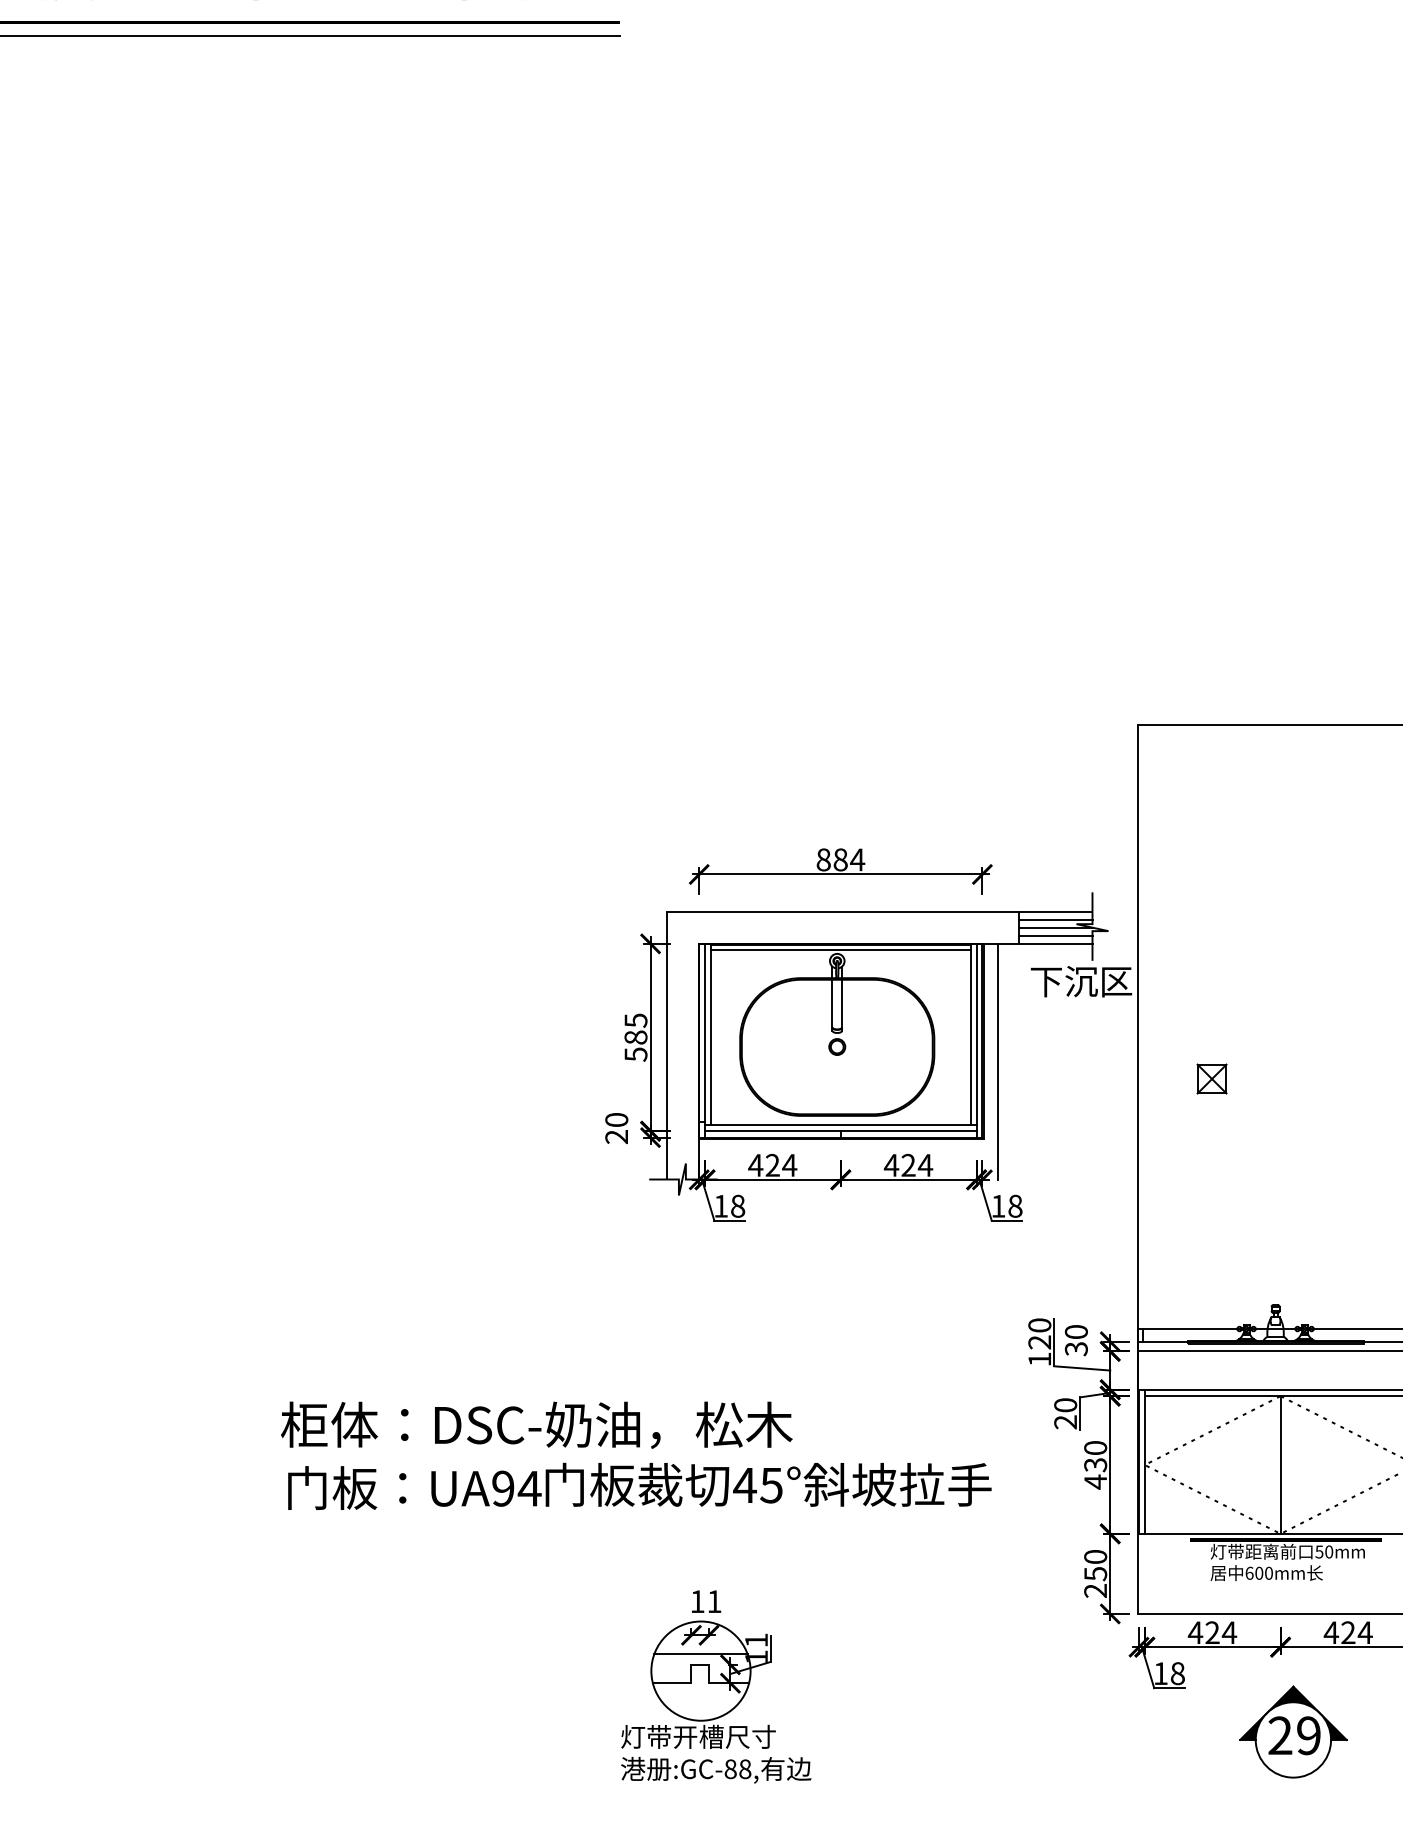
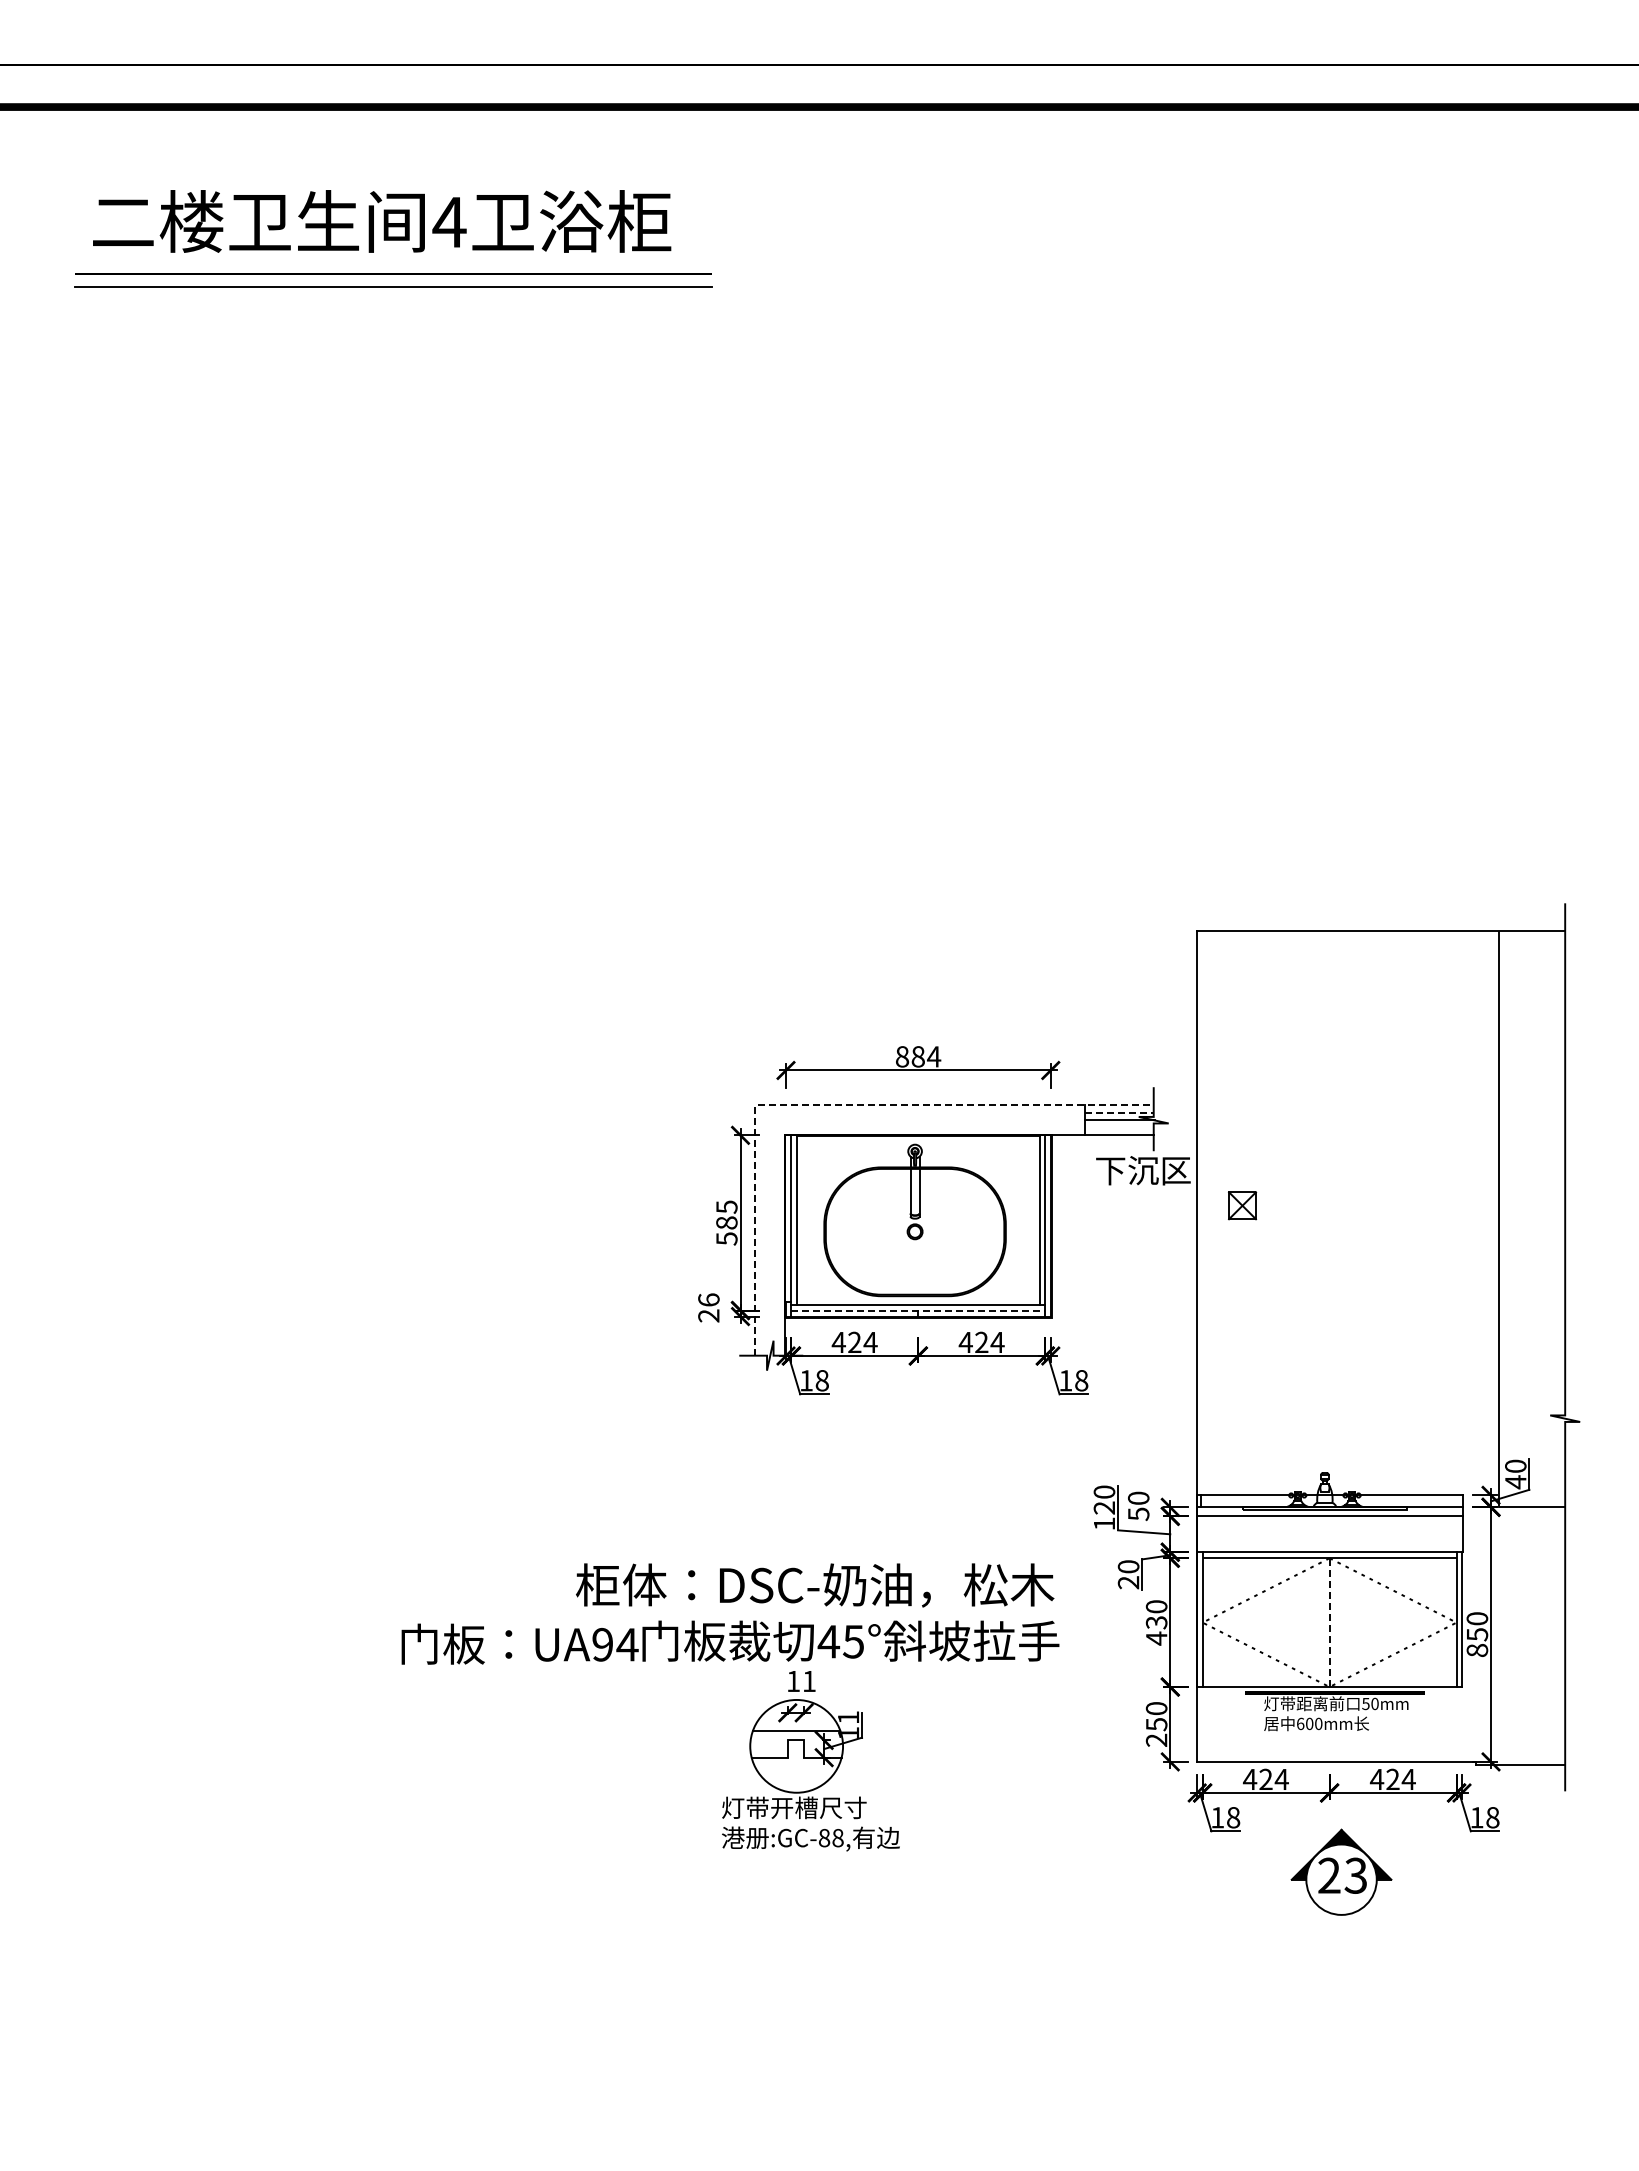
line: (745, 911) -> (829, 1105), solid -> dashed
line: (1055, 919) -> (1119, 1112), solid -> dashed
line: (1054, 935) -> (1118, 1127), removed
line: (839, 950) -> (917, 1141), removed
line: (998, 1061) -> (1065, 1245), removed
part: (1212, 1078) -> (1242, 1205), moved
text: (616, 1119) -> (708, 1299), 20 -> 26
line: (840, 1131) -> (918, 1310), solid -> dashed
text: (1075, 1348) -> (1137, 1513), 30 -> 50
text: (537, 1425) -> (815, 1585), moved
line: (1280, 1464) -> (1329, 1622), solid -> dashed
part: (715, 1687) -> (810, 1761), moved
text: (1308, 1735) -> (1355, 1875), 29 -> 23

